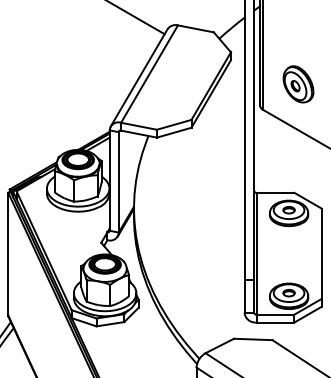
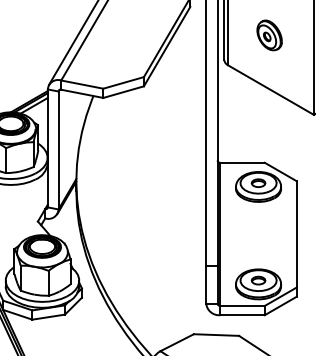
part: (298, 84) -> (269, 35), size x0.7

